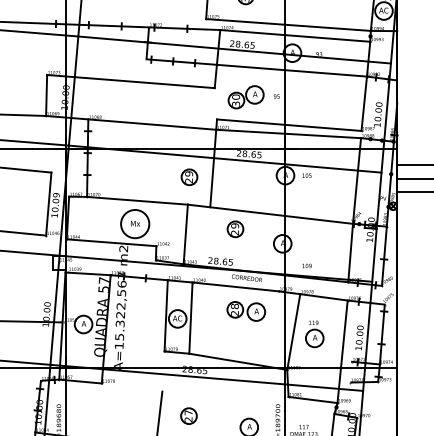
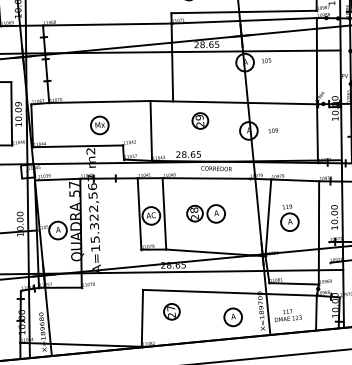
part: (189, 177) -> (149, 73), removed
circle: (135, 223) -> (100, 124), size x0.62
text: (306, 265) -> (272, 130), moved
part: (245, 311) -> (205, 214), moved
line: (248, 402) -> (229, 292), added

